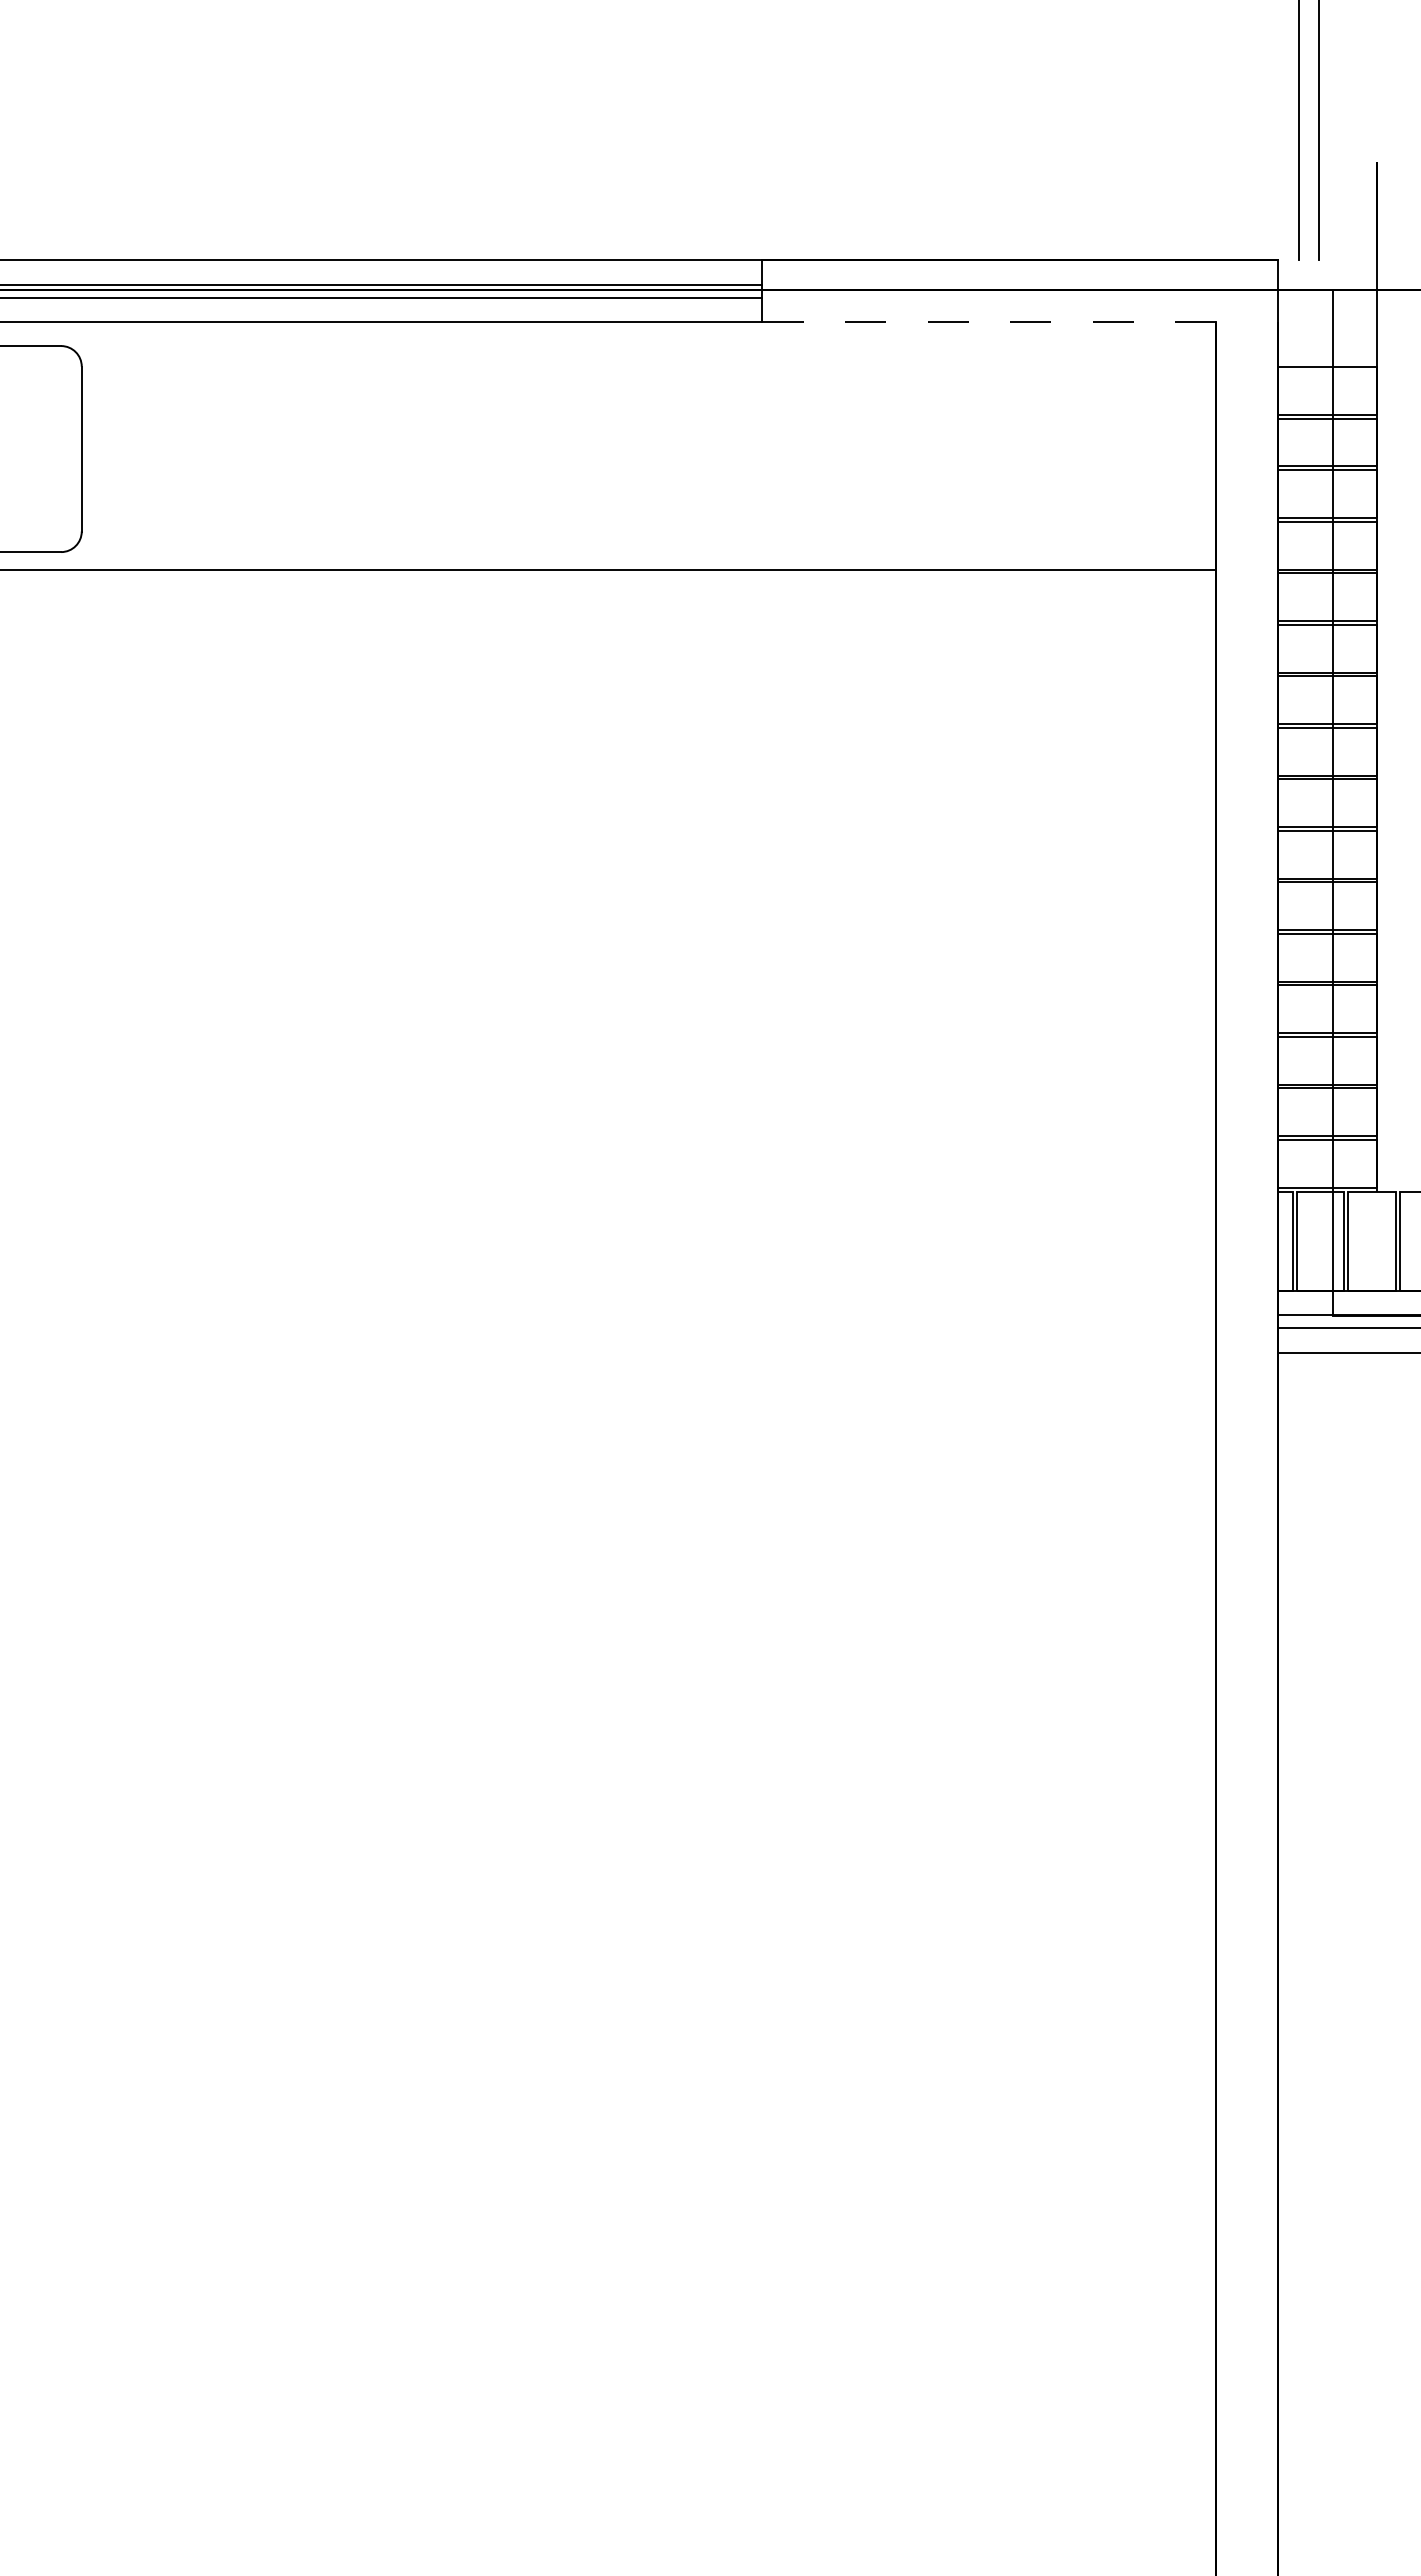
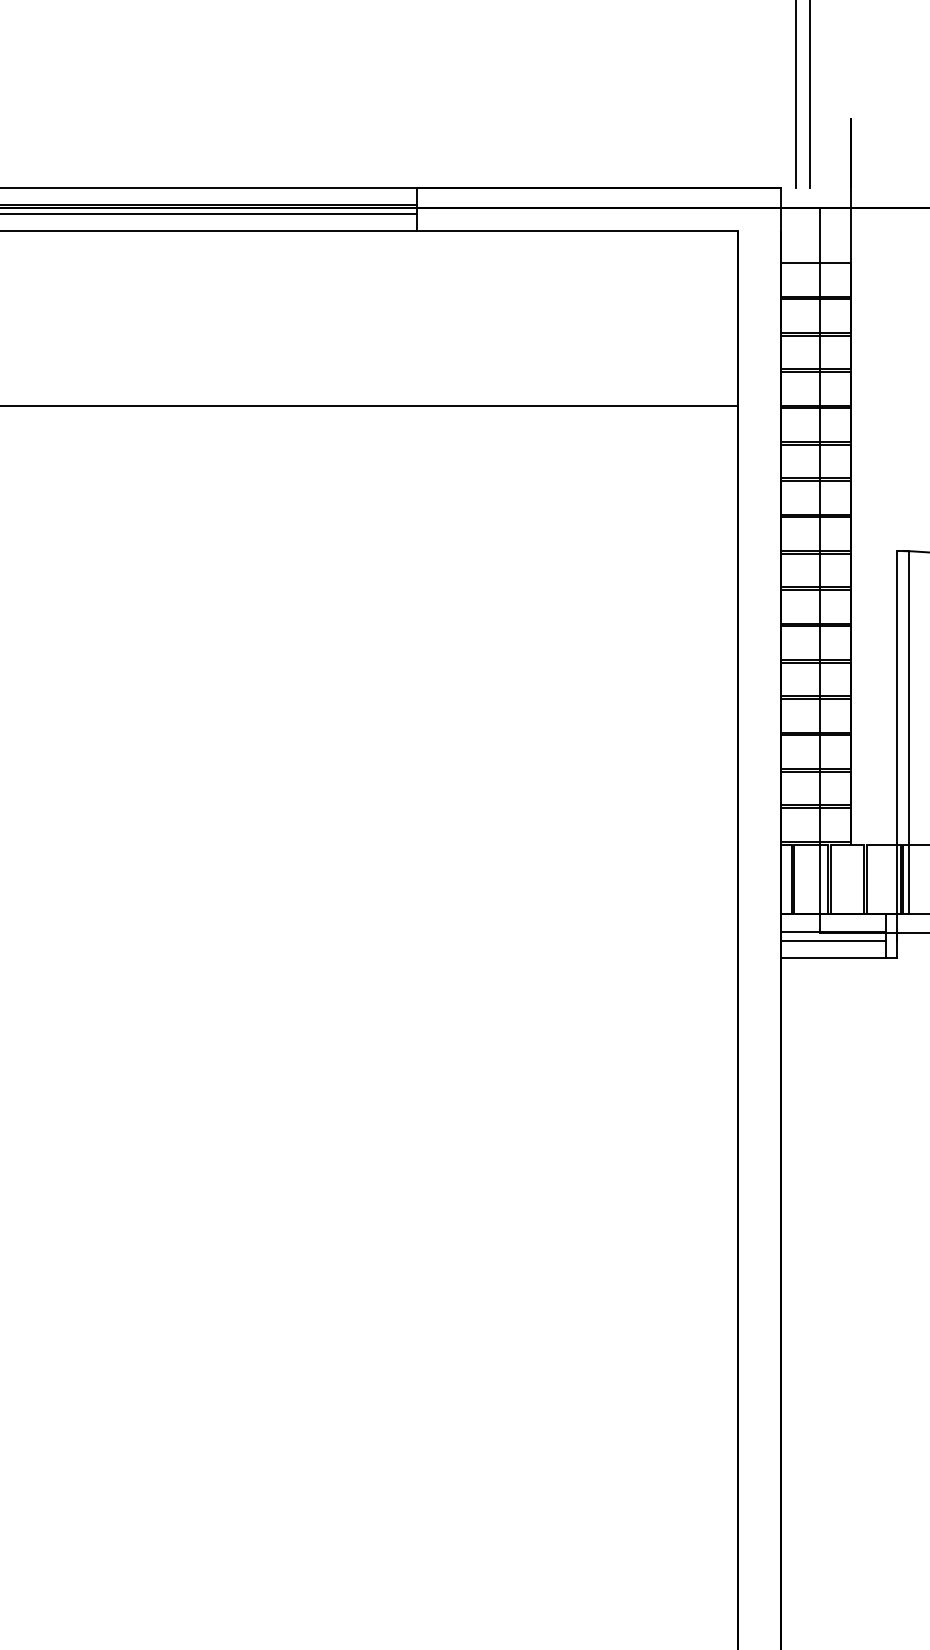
line: (988, 322) -> (576, 231), dashed -> solid

